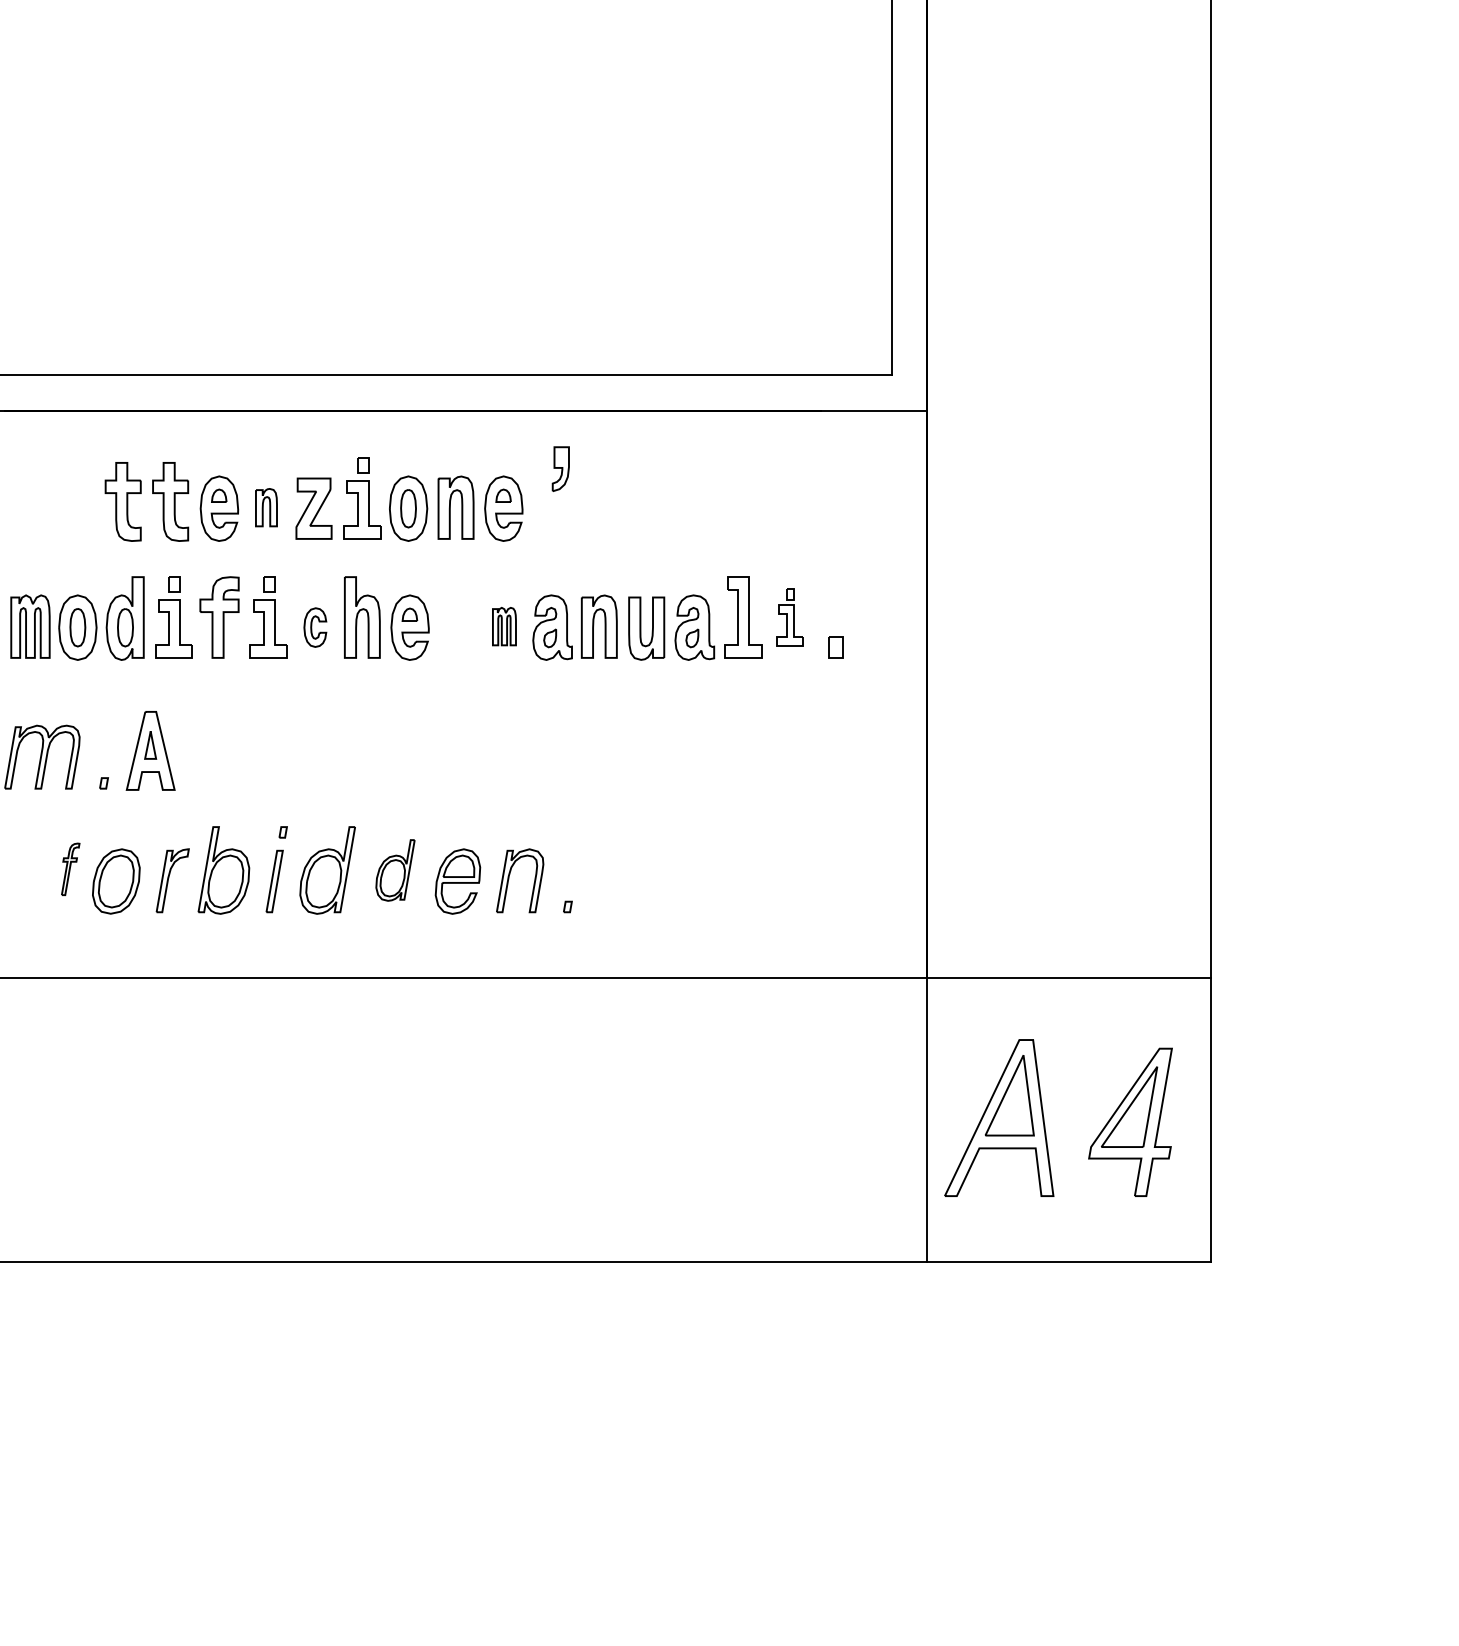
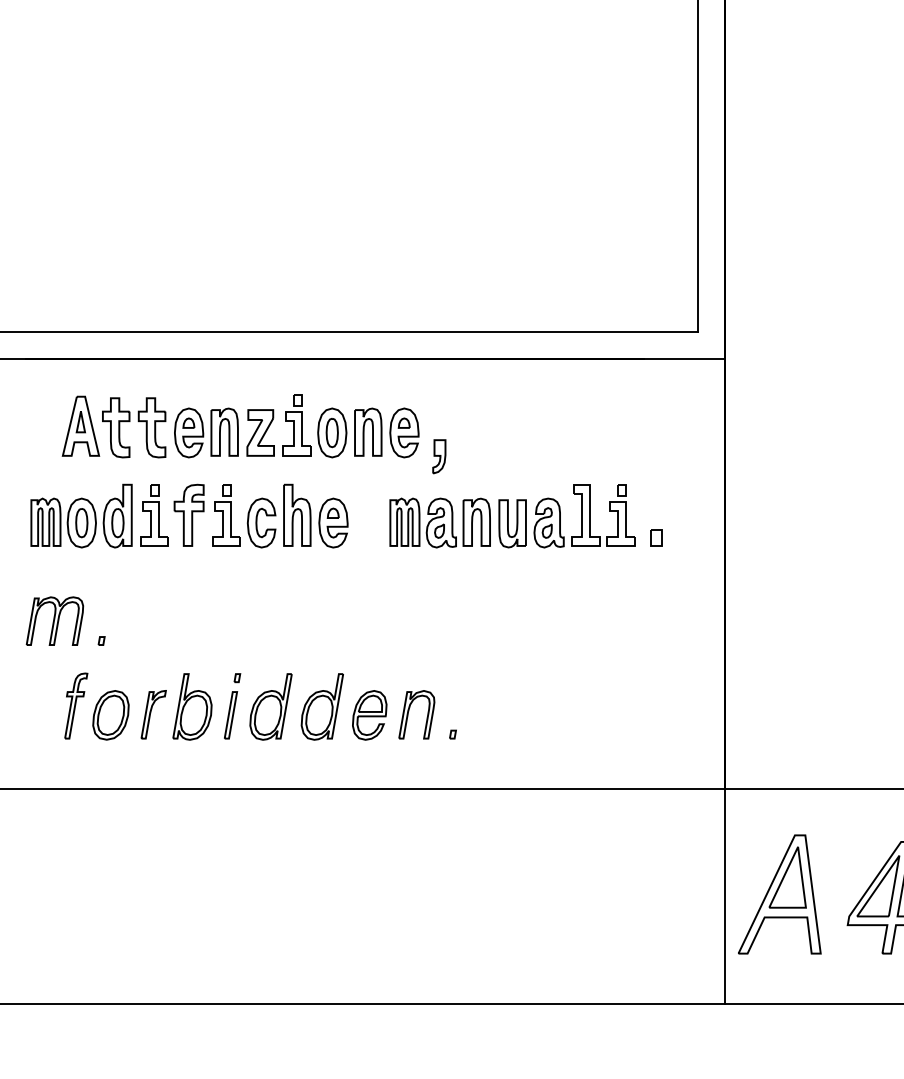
part: (560, 468) -> (439, 456), moved
part: (266, 507) -> (224, 432), size x1.67
part: (789, 617) -> (620, 515), size x1.43
part: (504, 626) -> (404, 522), size x1.67
part: (315, 627) -> (261, 522), size x1.67
part: (150, 750) -> (80, 425), moved
part: (70, 869) -> (76, 706), size x1.67
part: (395, 870) -> (322, 706), size x1.43

